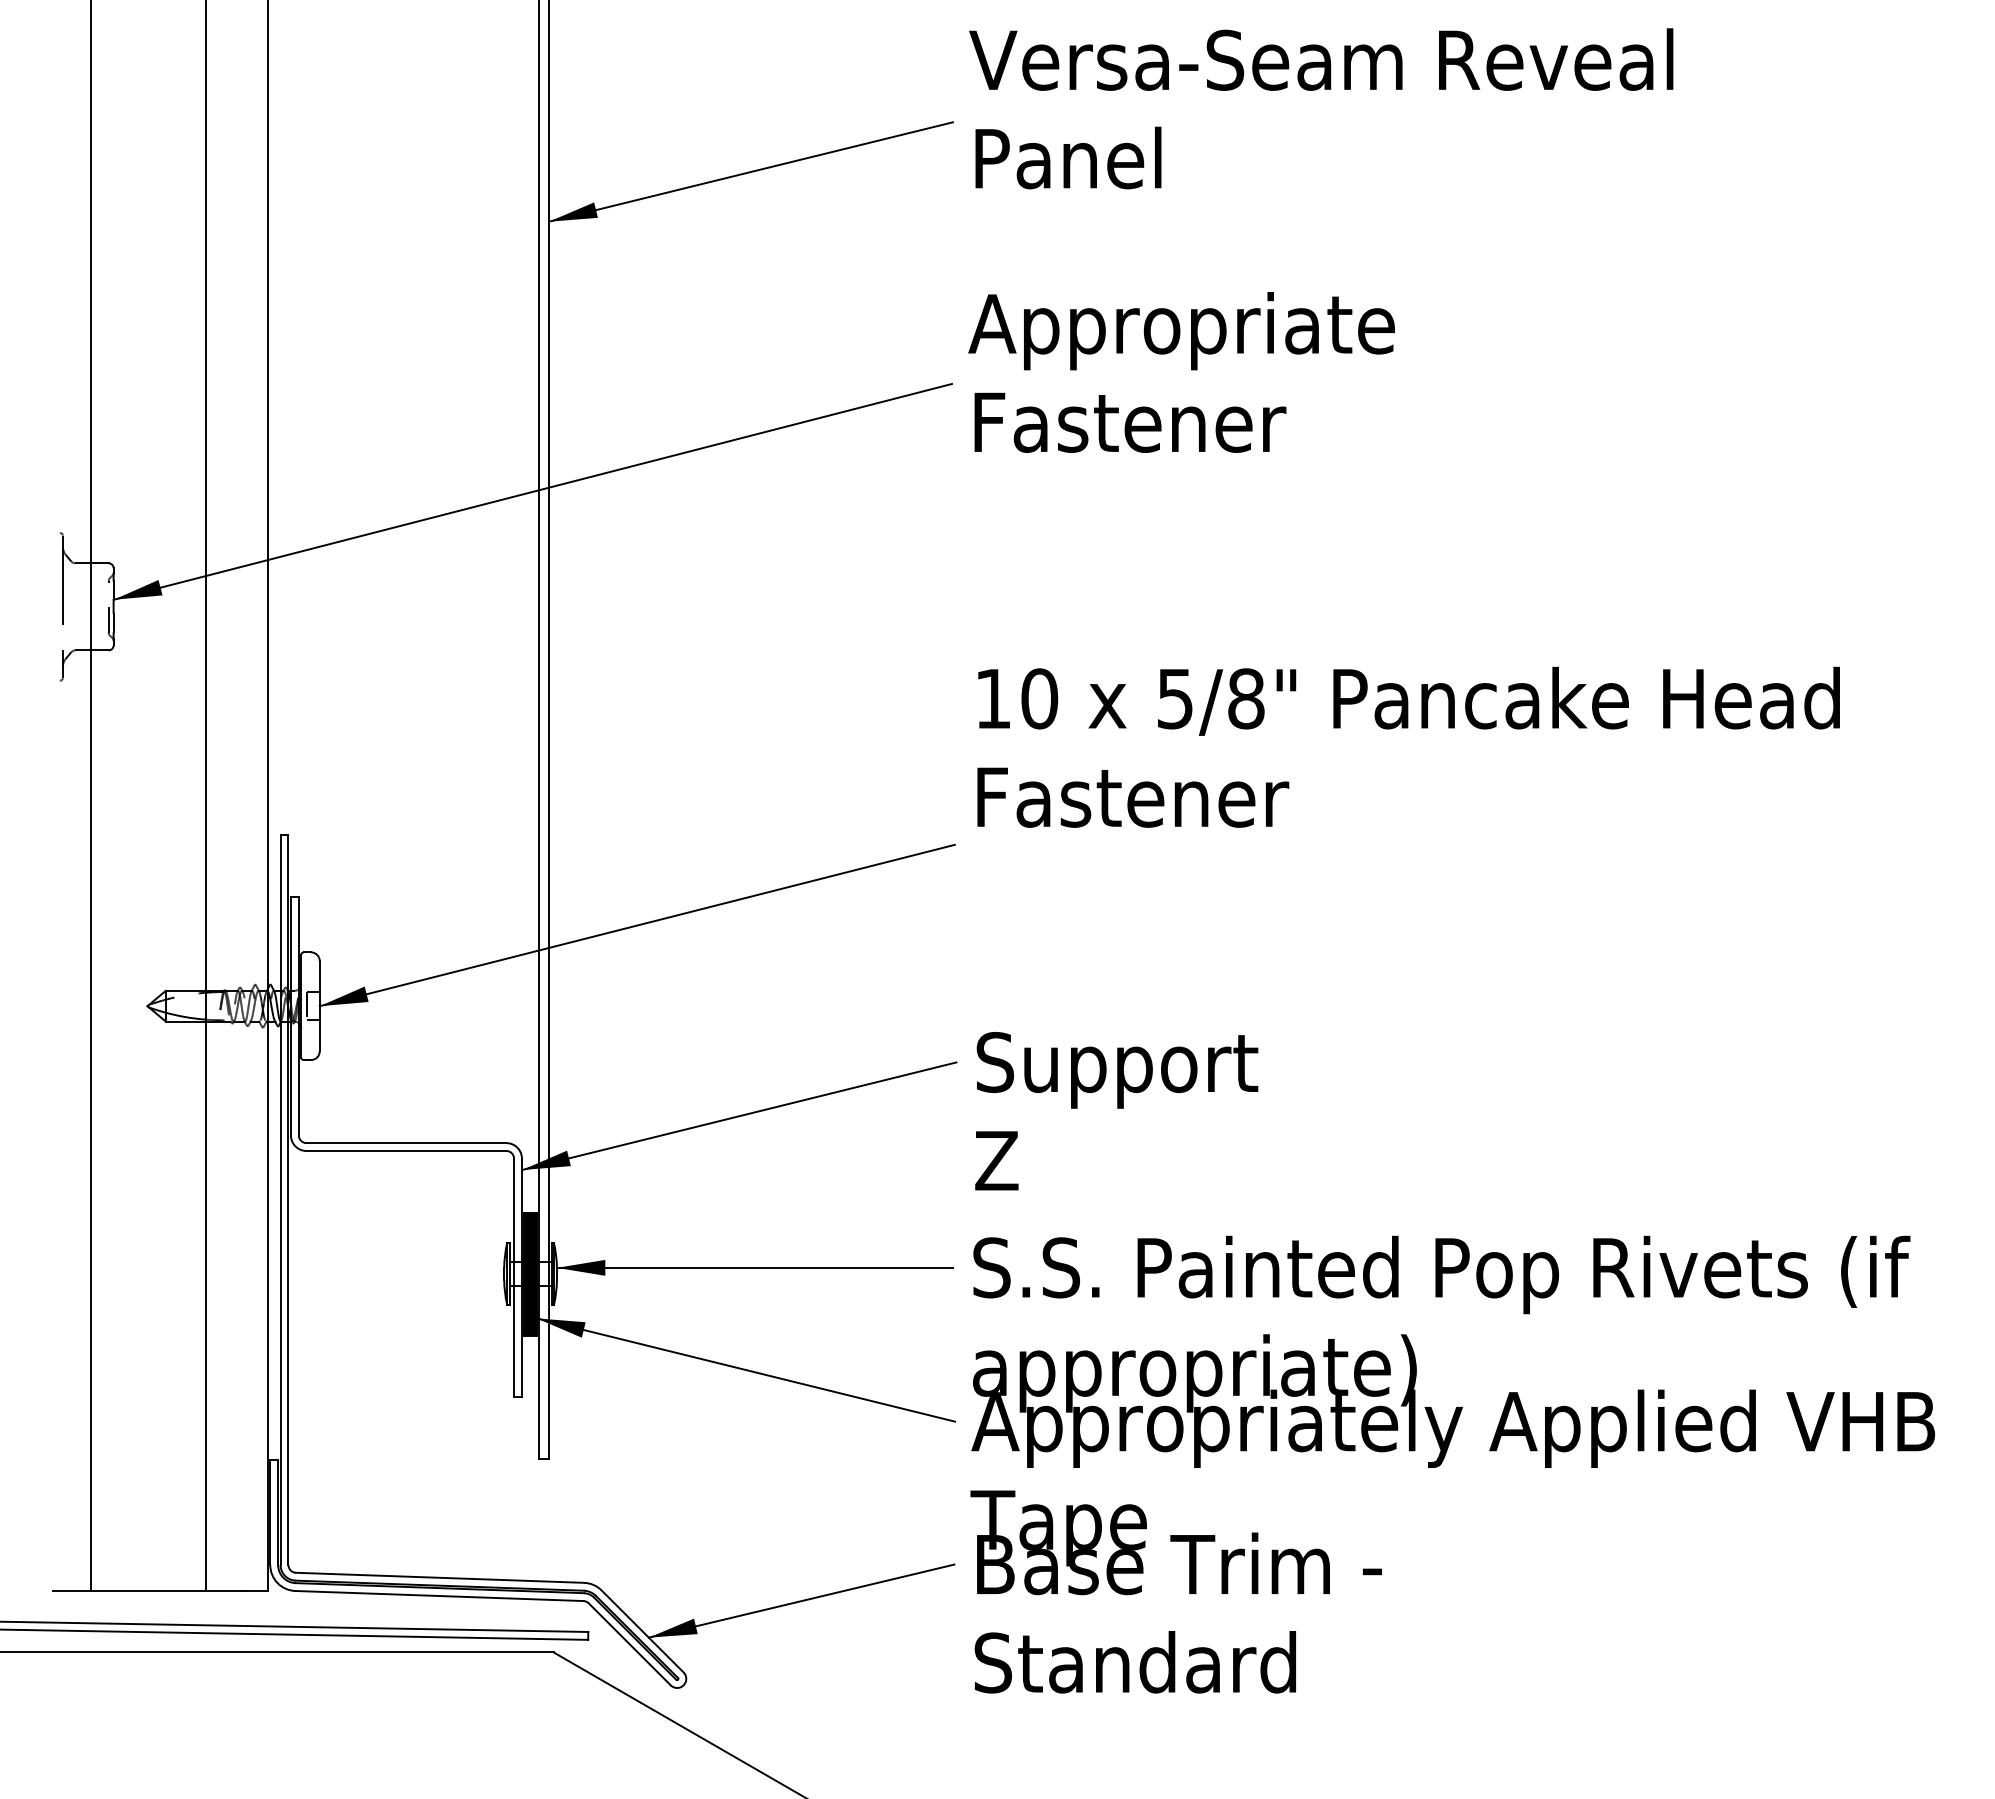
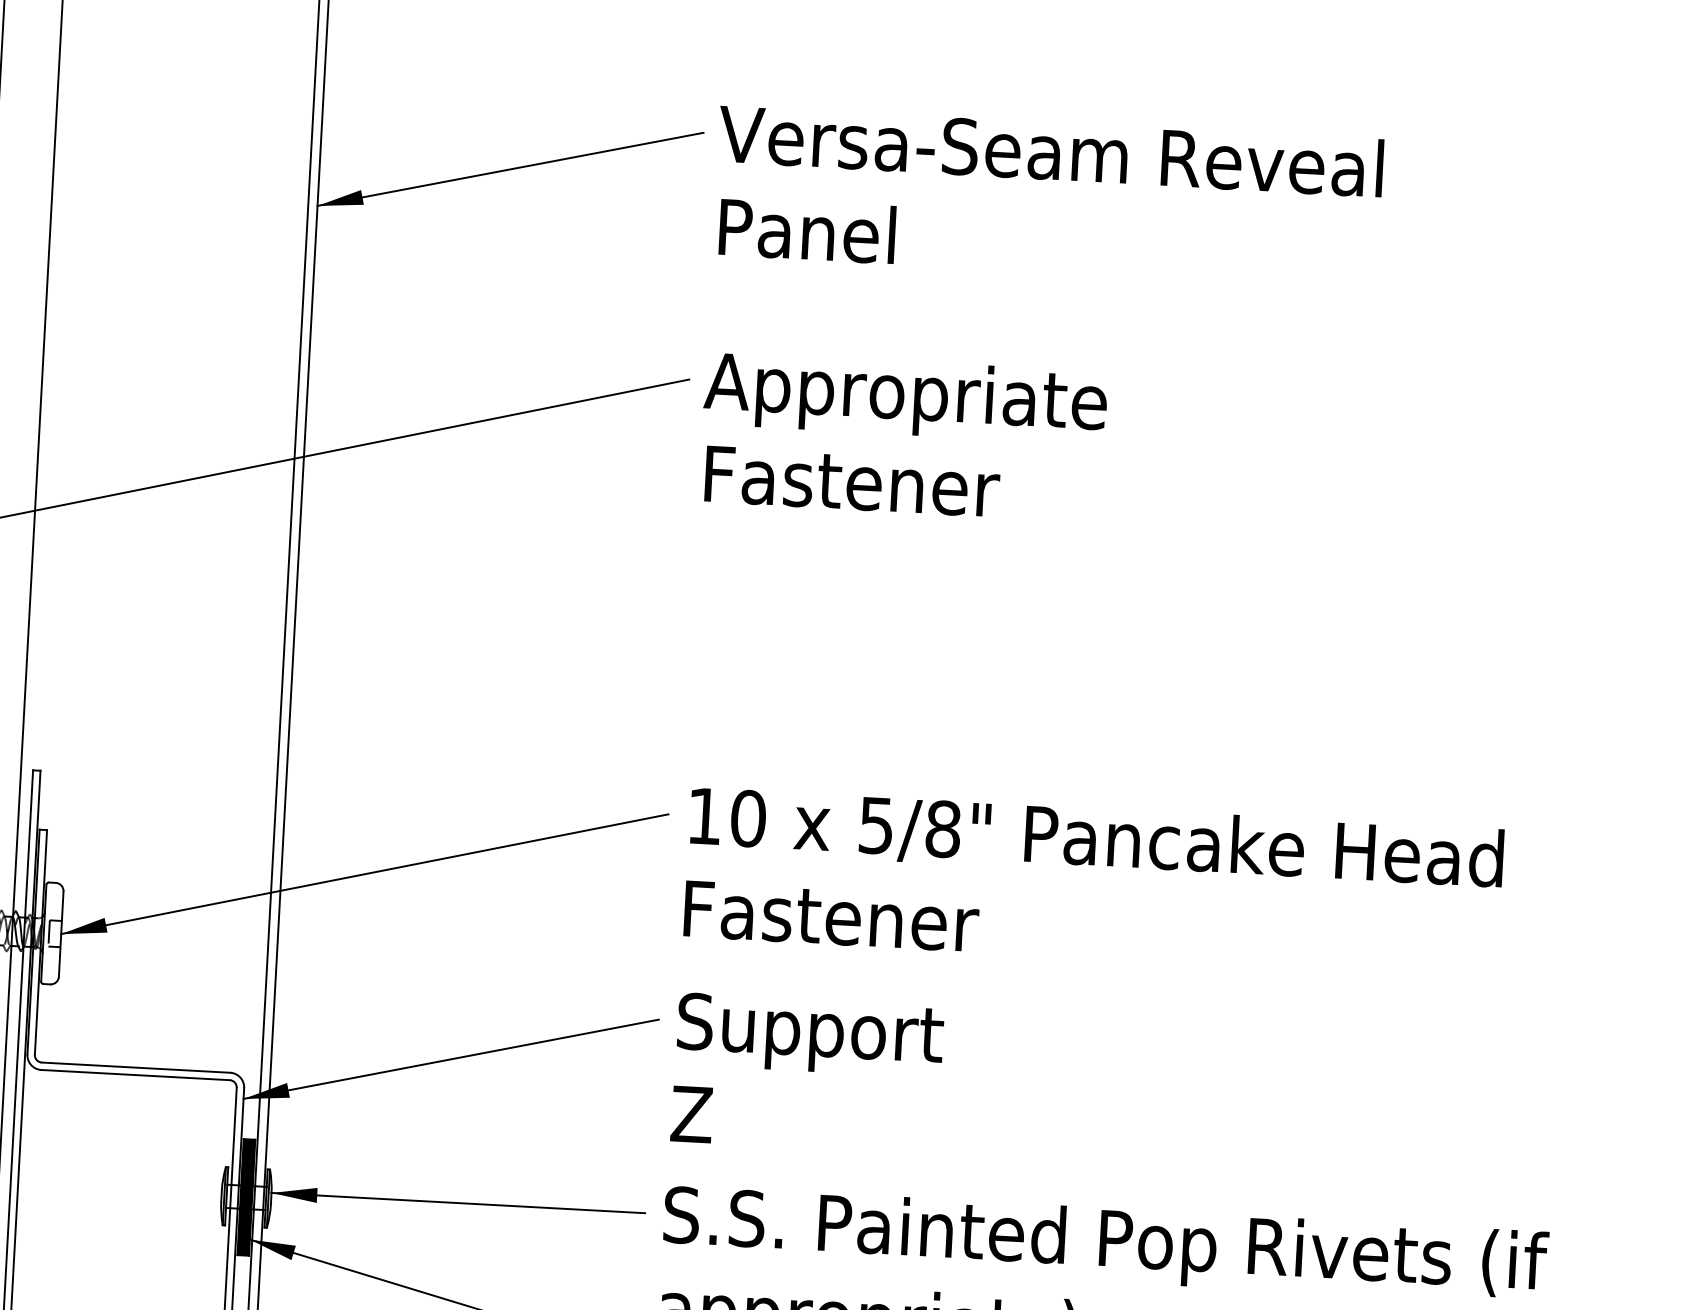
text: (1321, 108) -> (1048, 197), moved
text: (1181, 372) -> (903, 437), moved
text: (1408, 746) -> (1093, 882), moved

